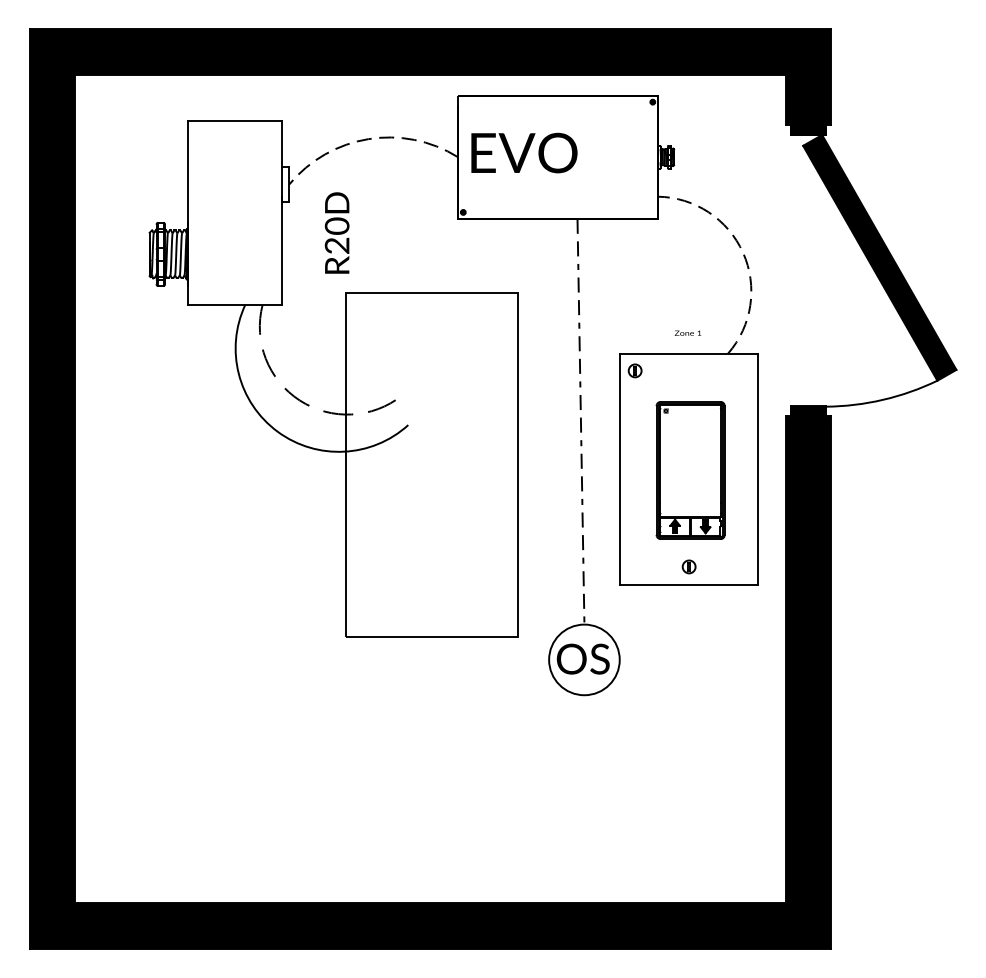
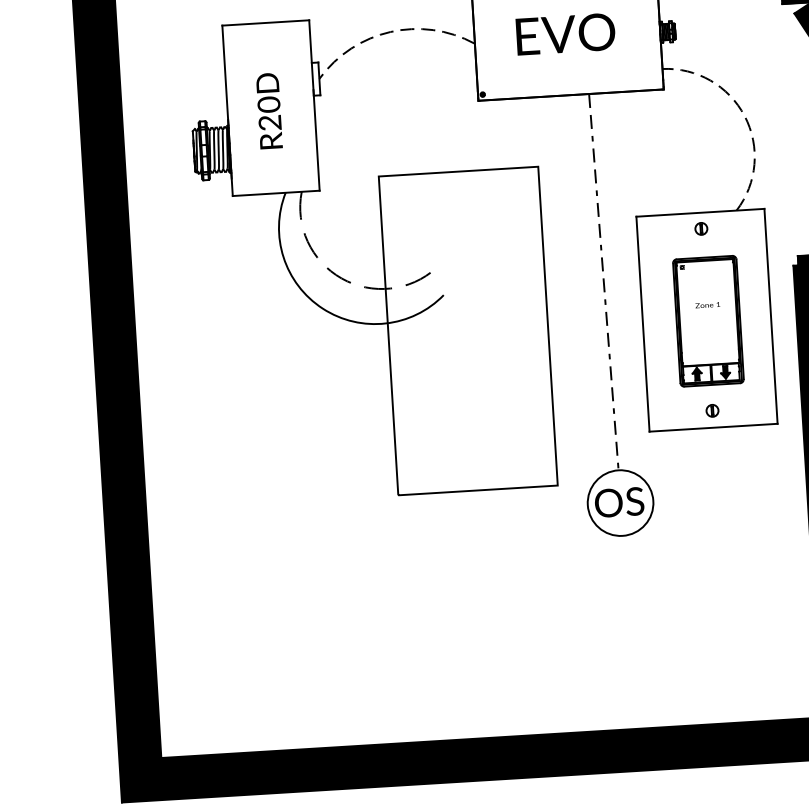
text: (524, 152) -> (565, 33), moved
text: (336, 232) -> (268, 110), moved
text: (687, 332) -> (707, 304), moved
part: (634, 370) -> (700, 228), moved

